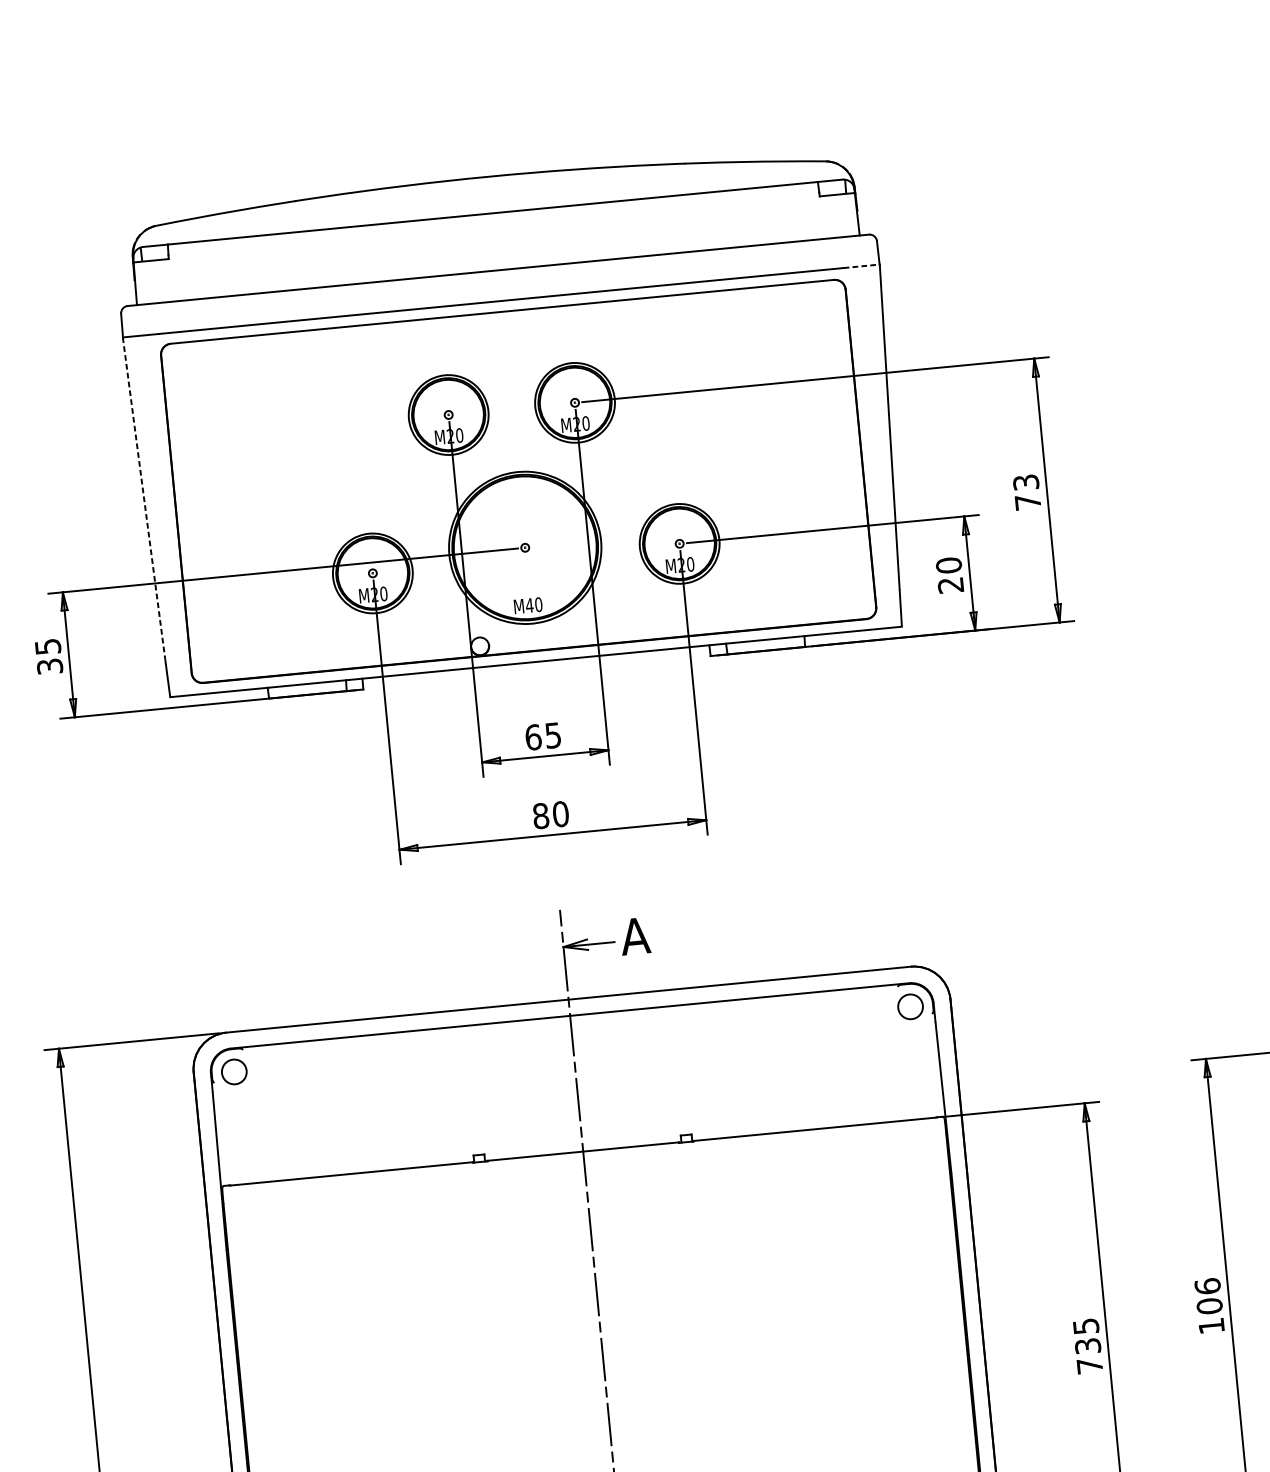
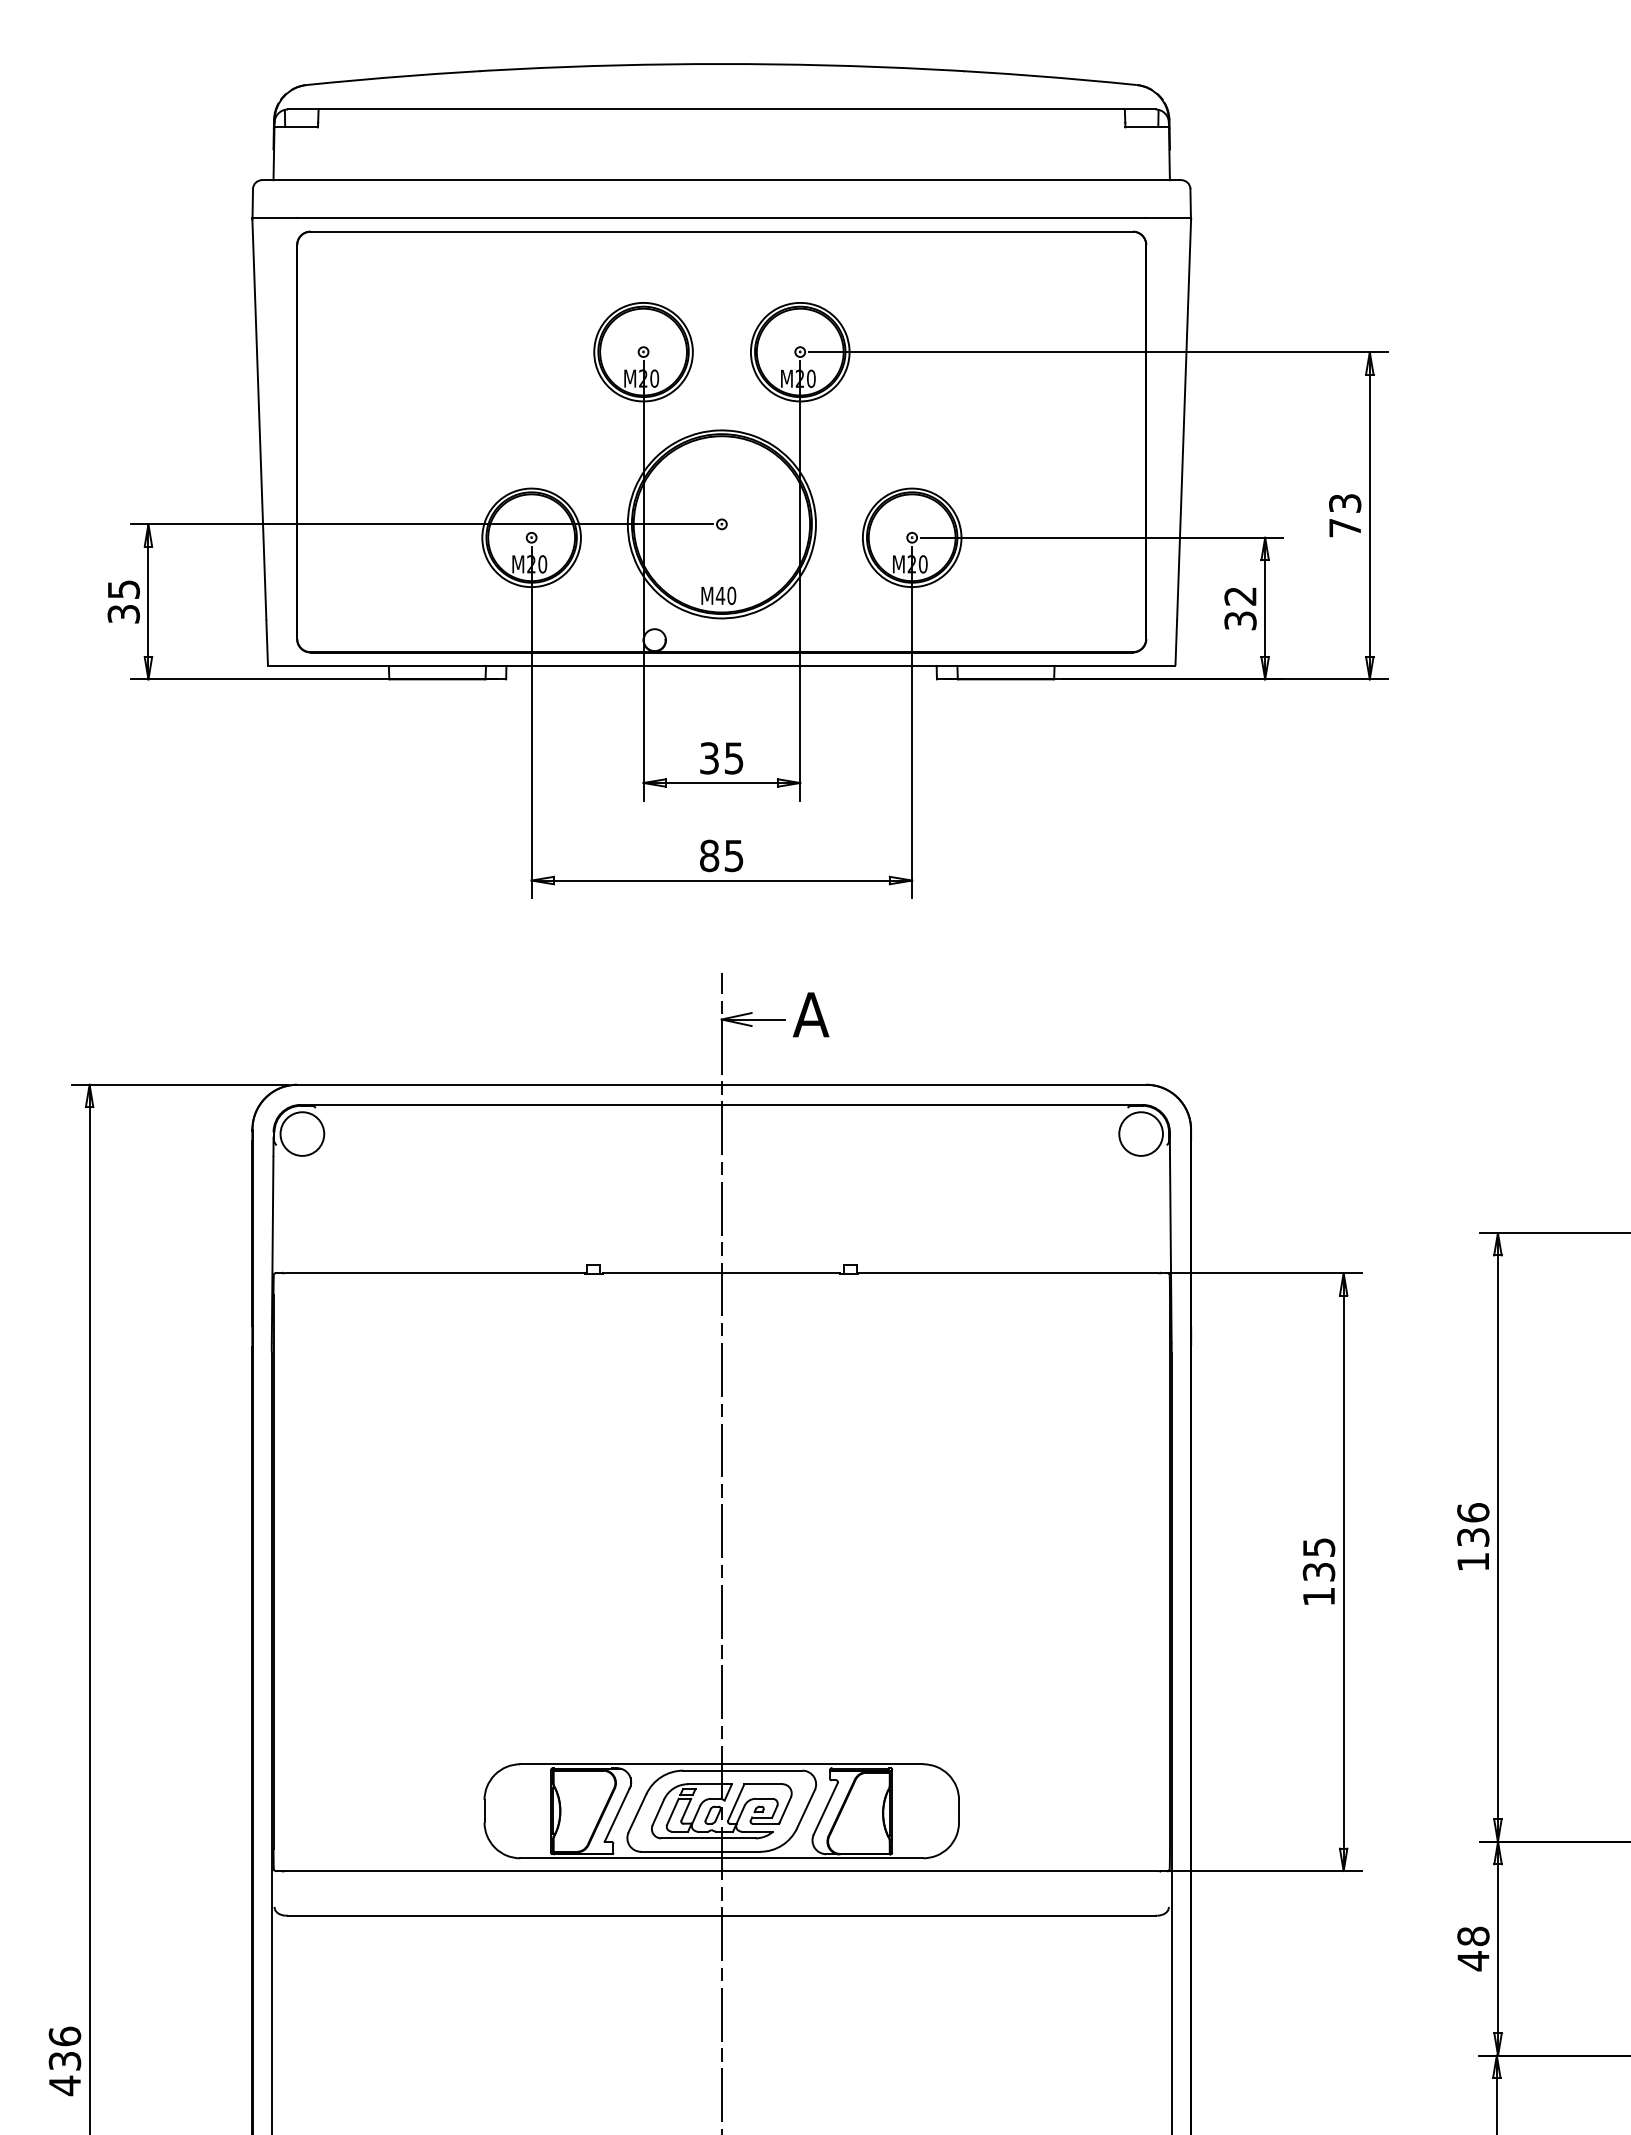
line: (862, 266) -> (1169, 218), dashed -> solid
line: (144, 498) -> (259, 418), dashed -> solid
text: (949, 575) -> (1240, 608), 20 -> 32
text: (533, 737) -> (709, 758), 65 -> 35
text: (560, 813) -> (733, 855), 80 -> 85
circle: (910, 1006) -> (1140, 1133), size x1.43
circle: (234, 1071) -> (302, 1133), size x1.43
text: (1209, 1306) -> (1473, 1537), 106 -> 136
text: (1089, 1365) -> (1318, 1596), 735 -> 135

